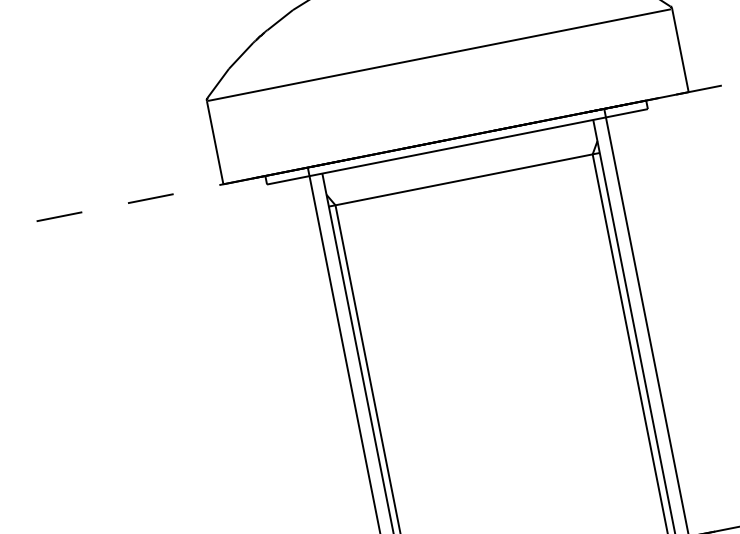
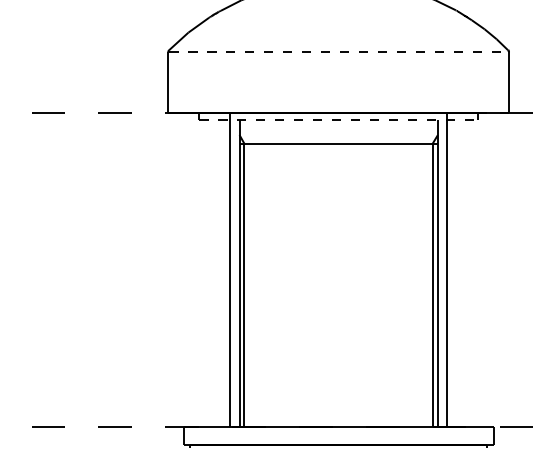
line: (439, 55) -> (338, 52), solid -> dashed
line: (458, 146) -> (339, 119), solid -> dashed

